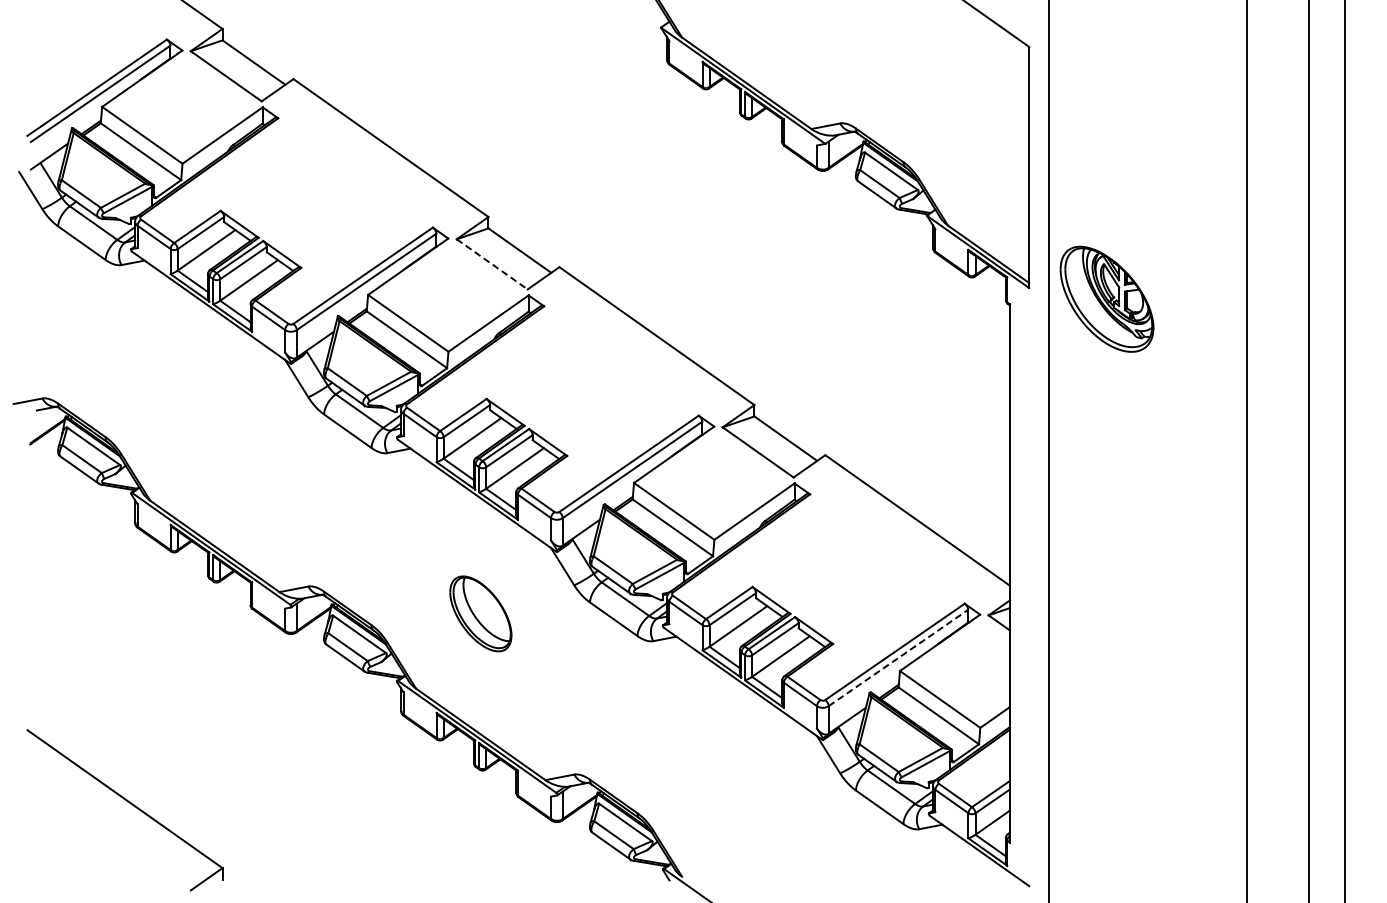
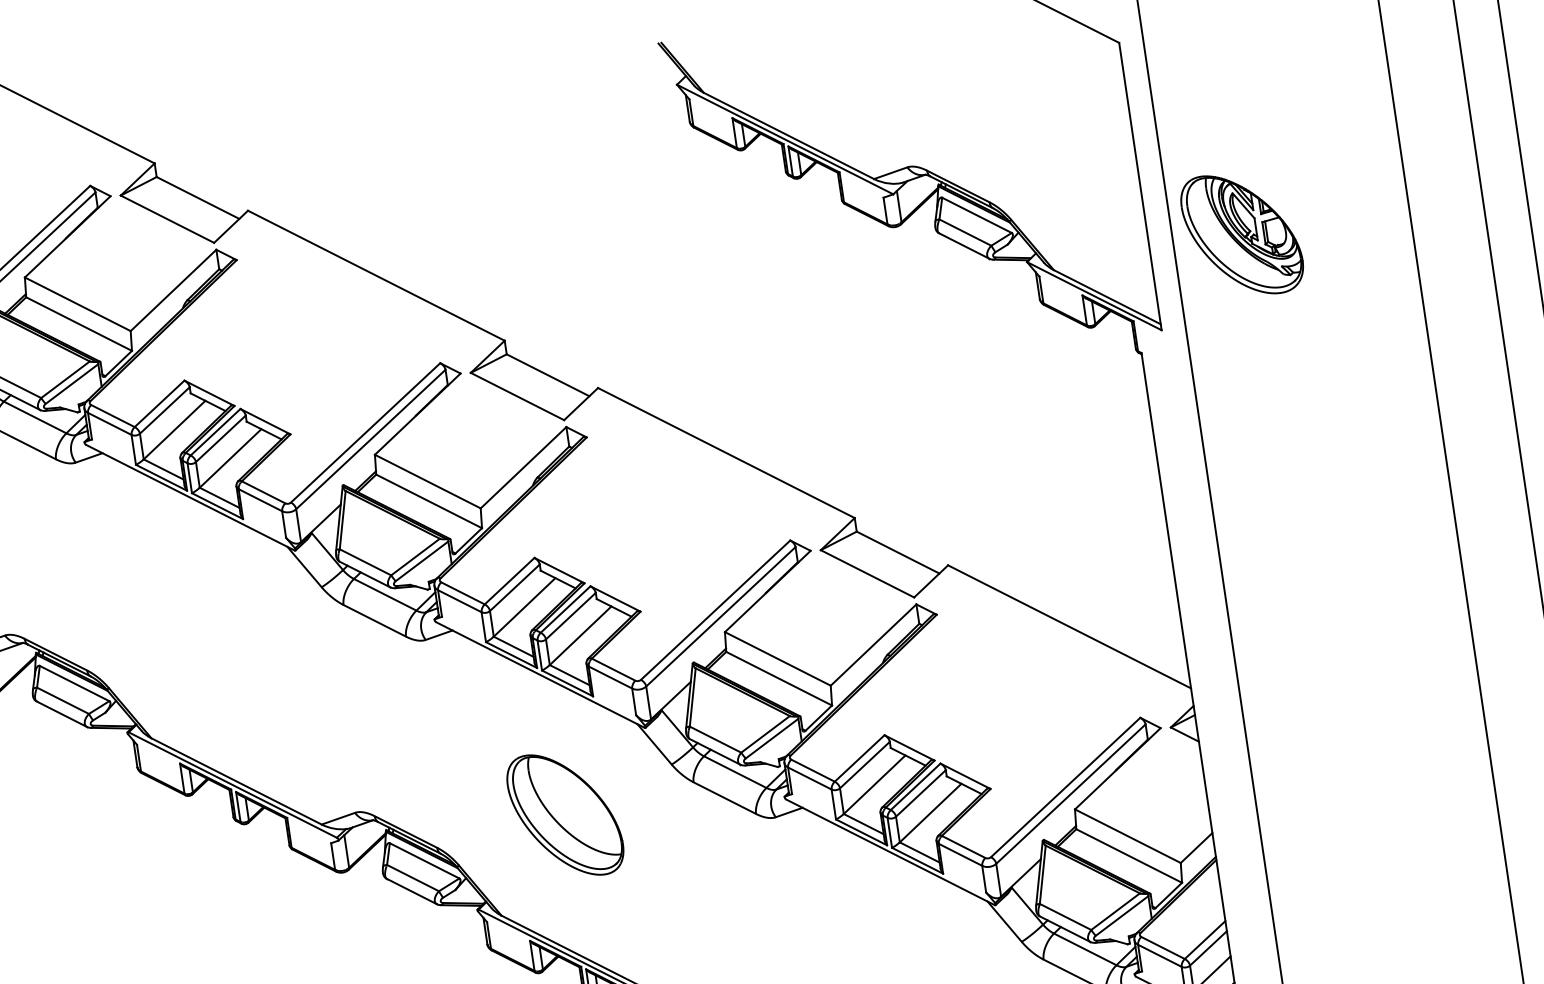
line: (492, 264) -> (517, 396), dashed -> solid
part: (1106, 298) -> (1241, 233), moved
part: (480, 613) -> (564, 814), size x1.43
line: (898, 657) -> (1070, 793), dashed -> solid

